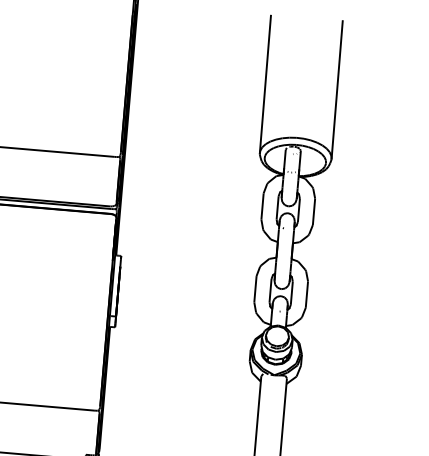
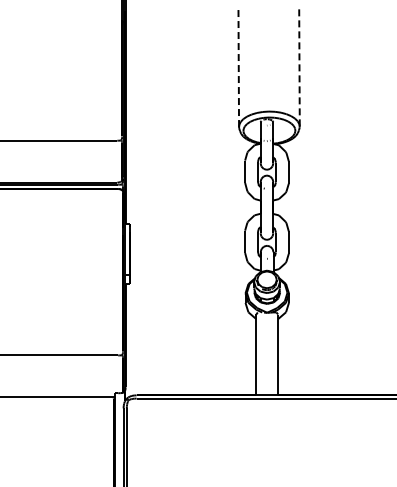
line: (265, 85) -> (238, 69), solid -> dashed
line: (337, 90) -> (299, 68), solid -> dashed

